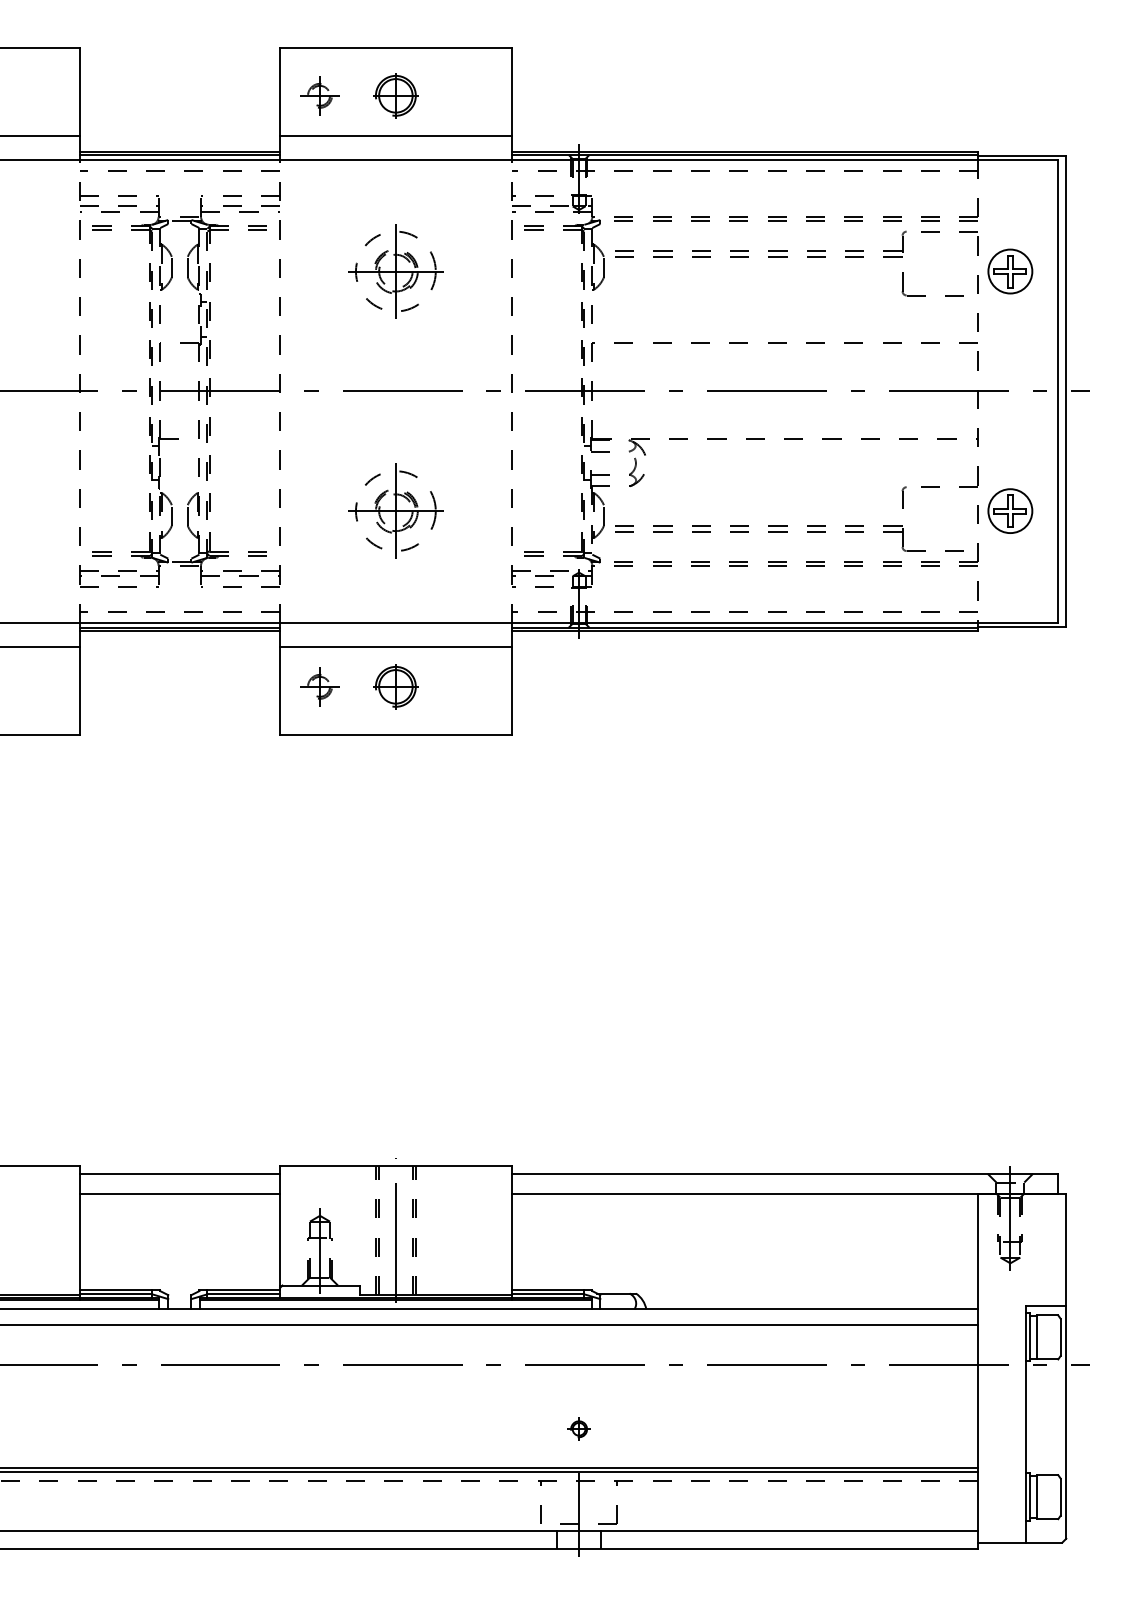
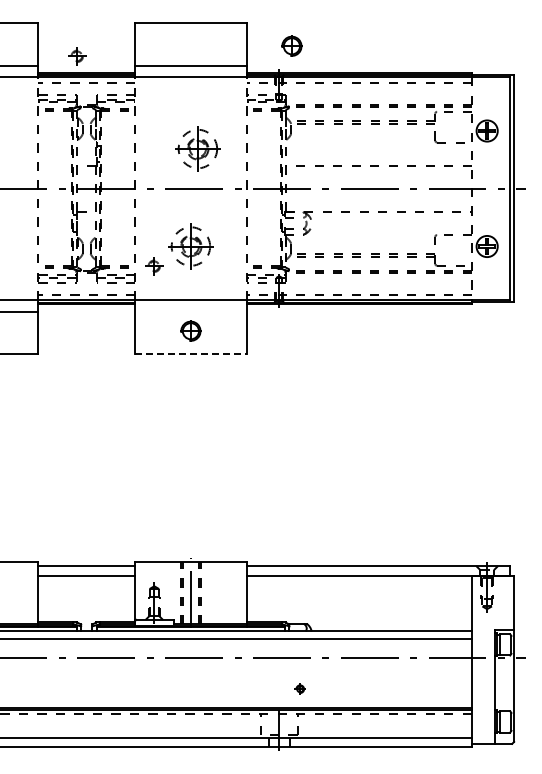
part: (395, 94) -> (291, 45), moved
part: (320, 96) -> (77, 56), moved
part: (395, 270) -> (197, 148), moved
line: (395, 645) -> (190, 311), removed
part: (320, 687) -> (154, 266), moved
line: (395, 735) -> (190, 354), solid -> dashed
part: (577, 1427) -> (299, 688), moved

